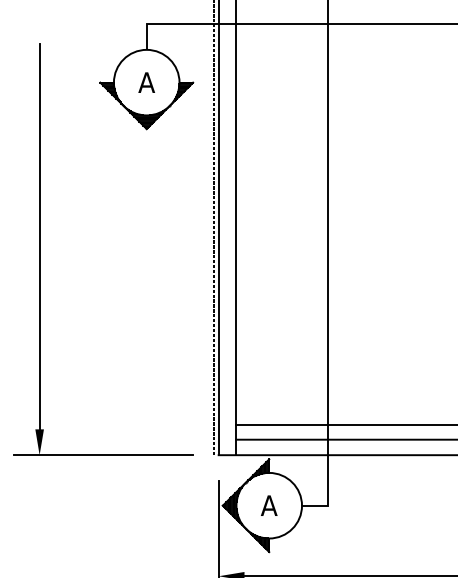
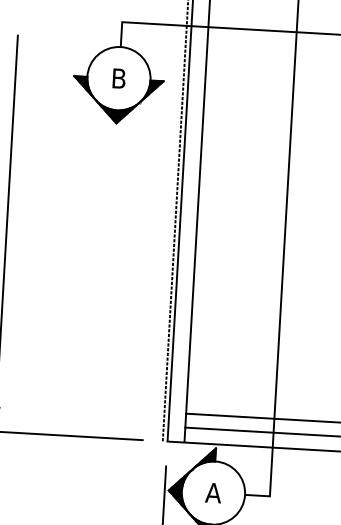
text: (146, 82) -> (118, 78), A -> B

